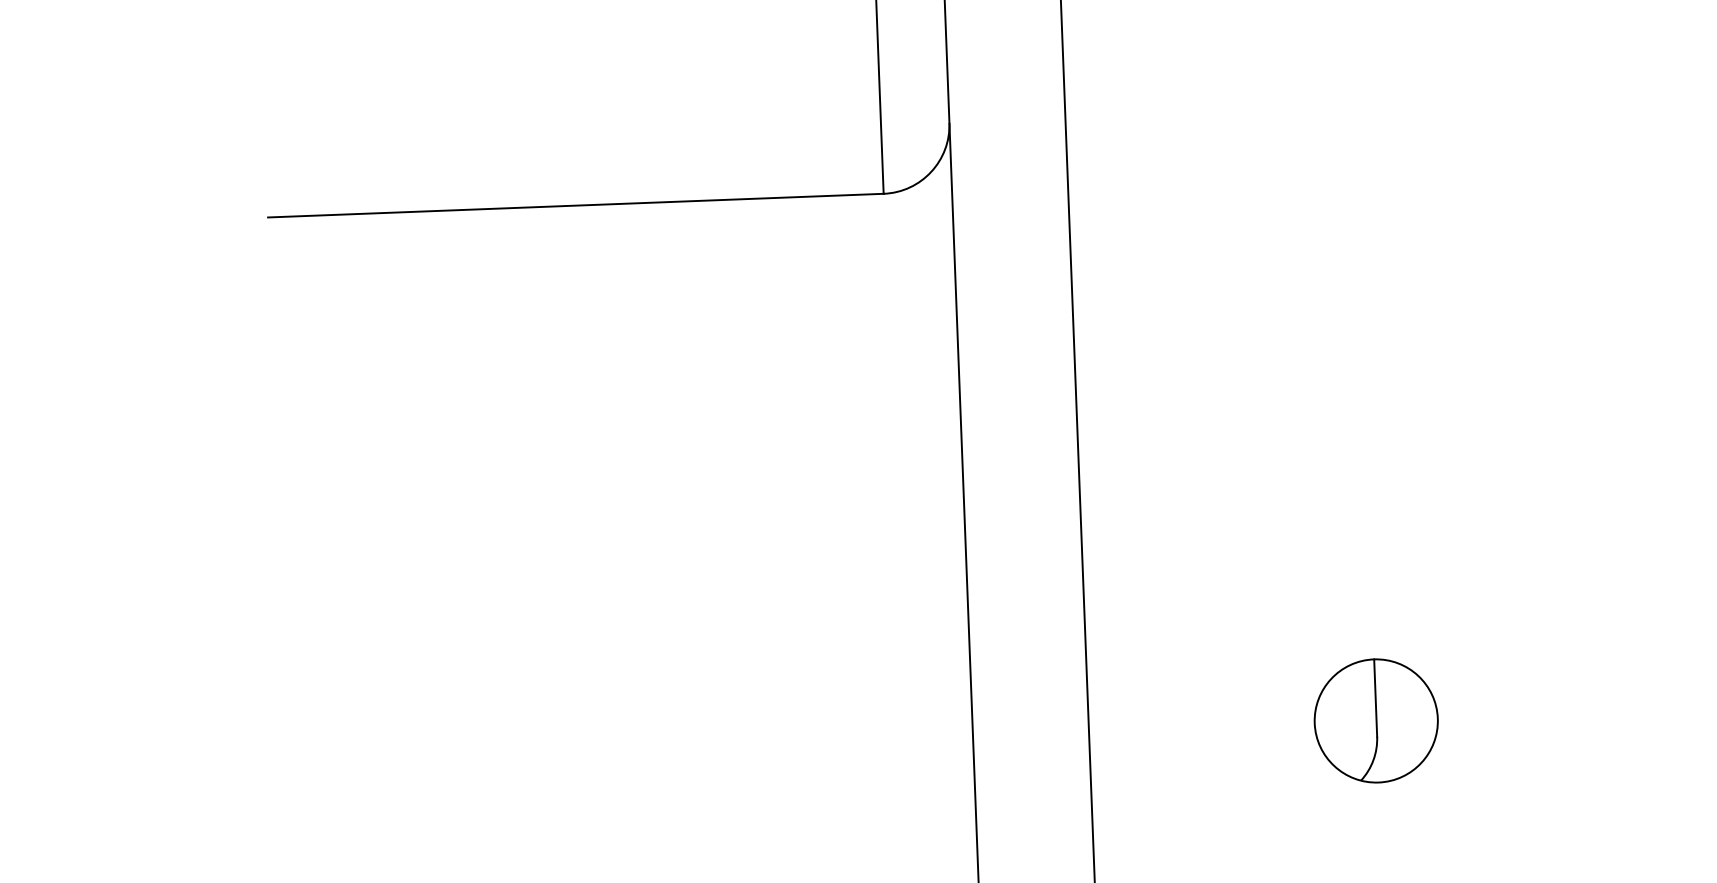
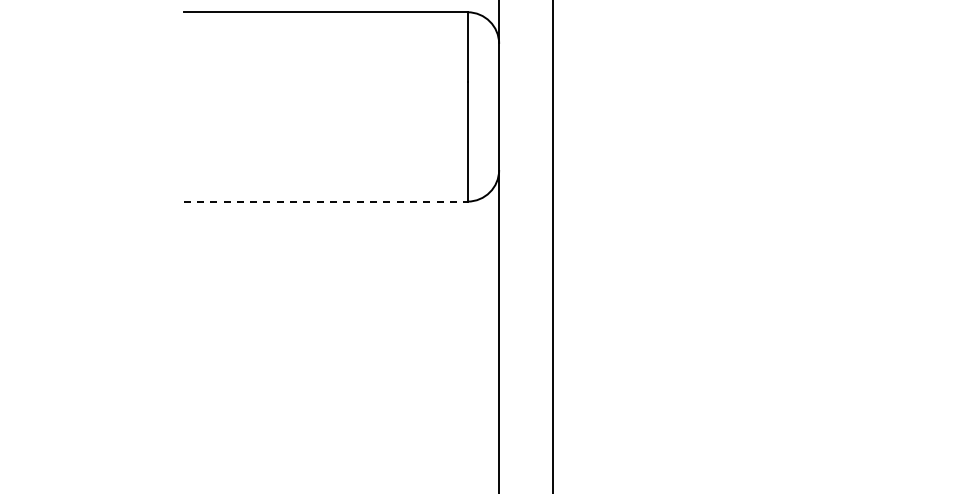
line: (575, 205) -> (325, 201), solid -> dashed
part: (1374, 719) -> (684, 452), removed

